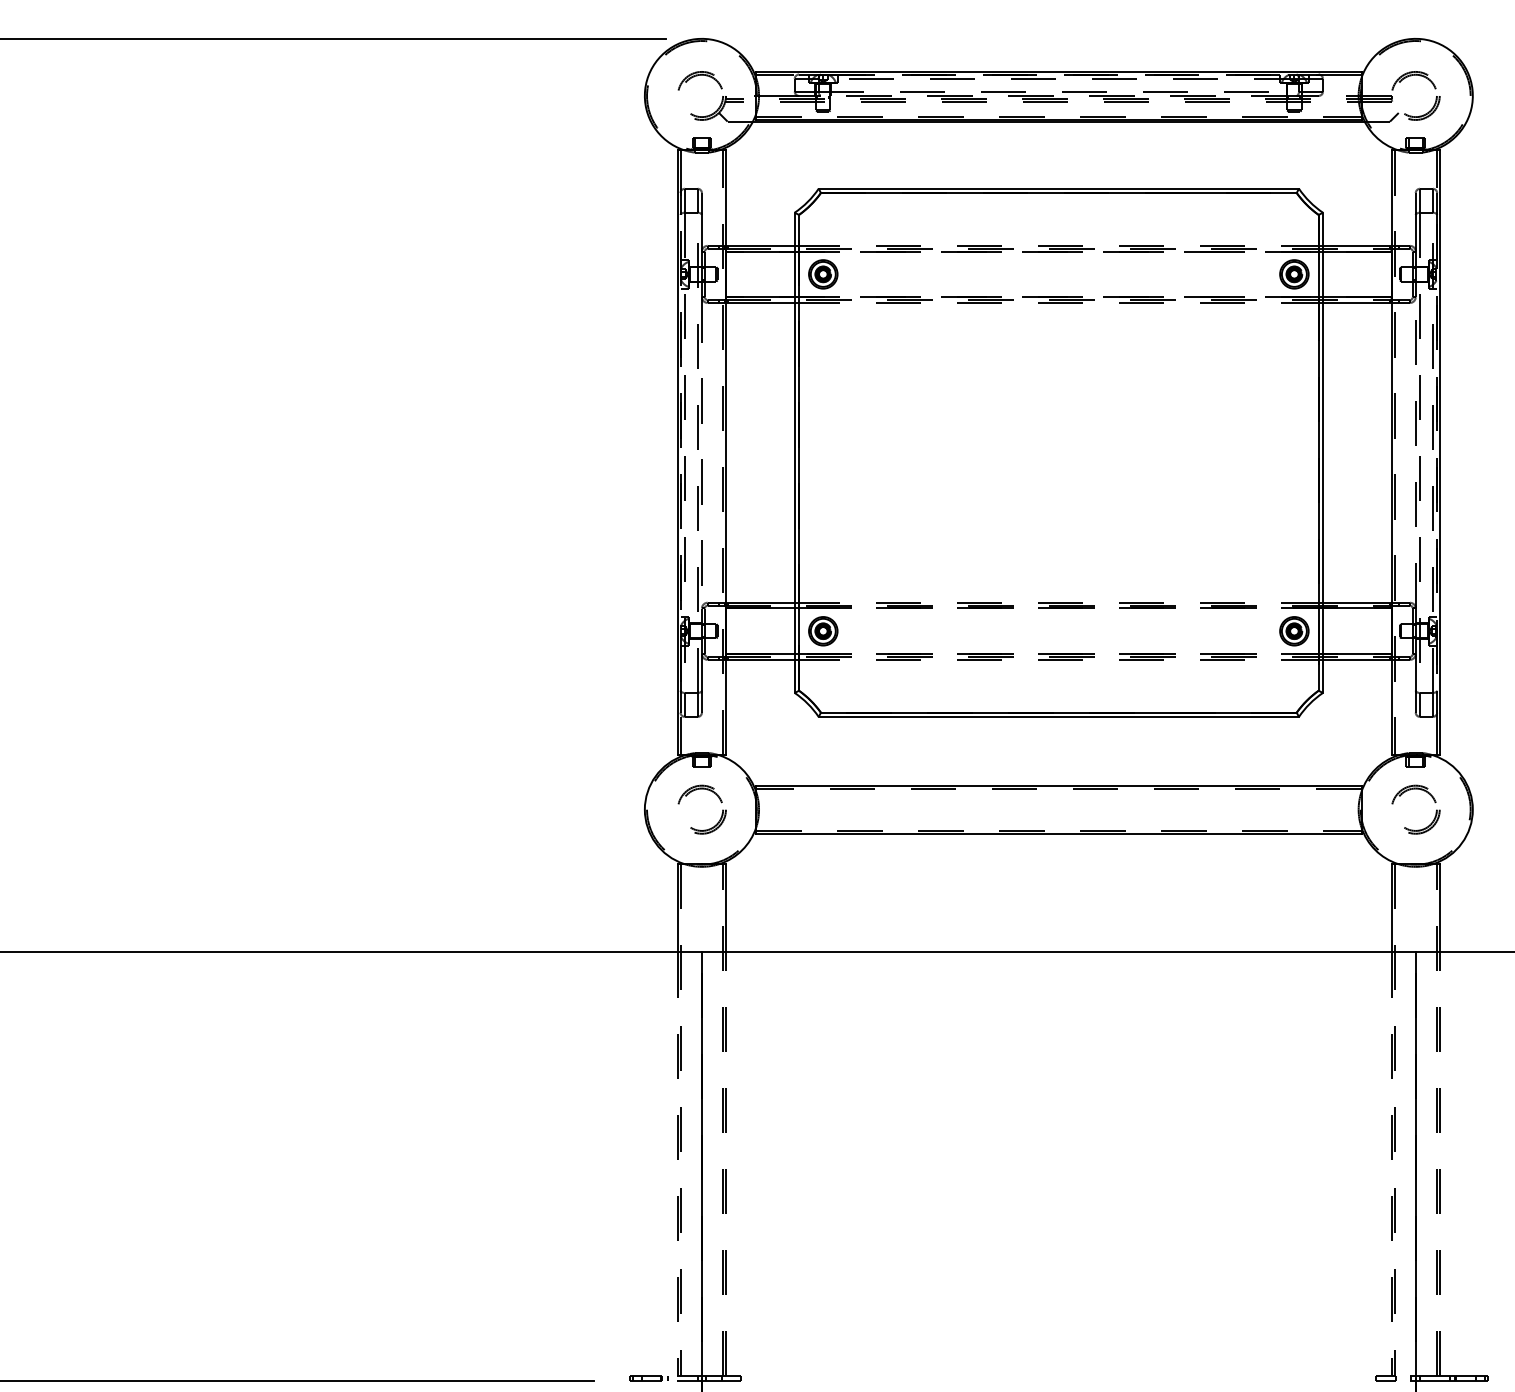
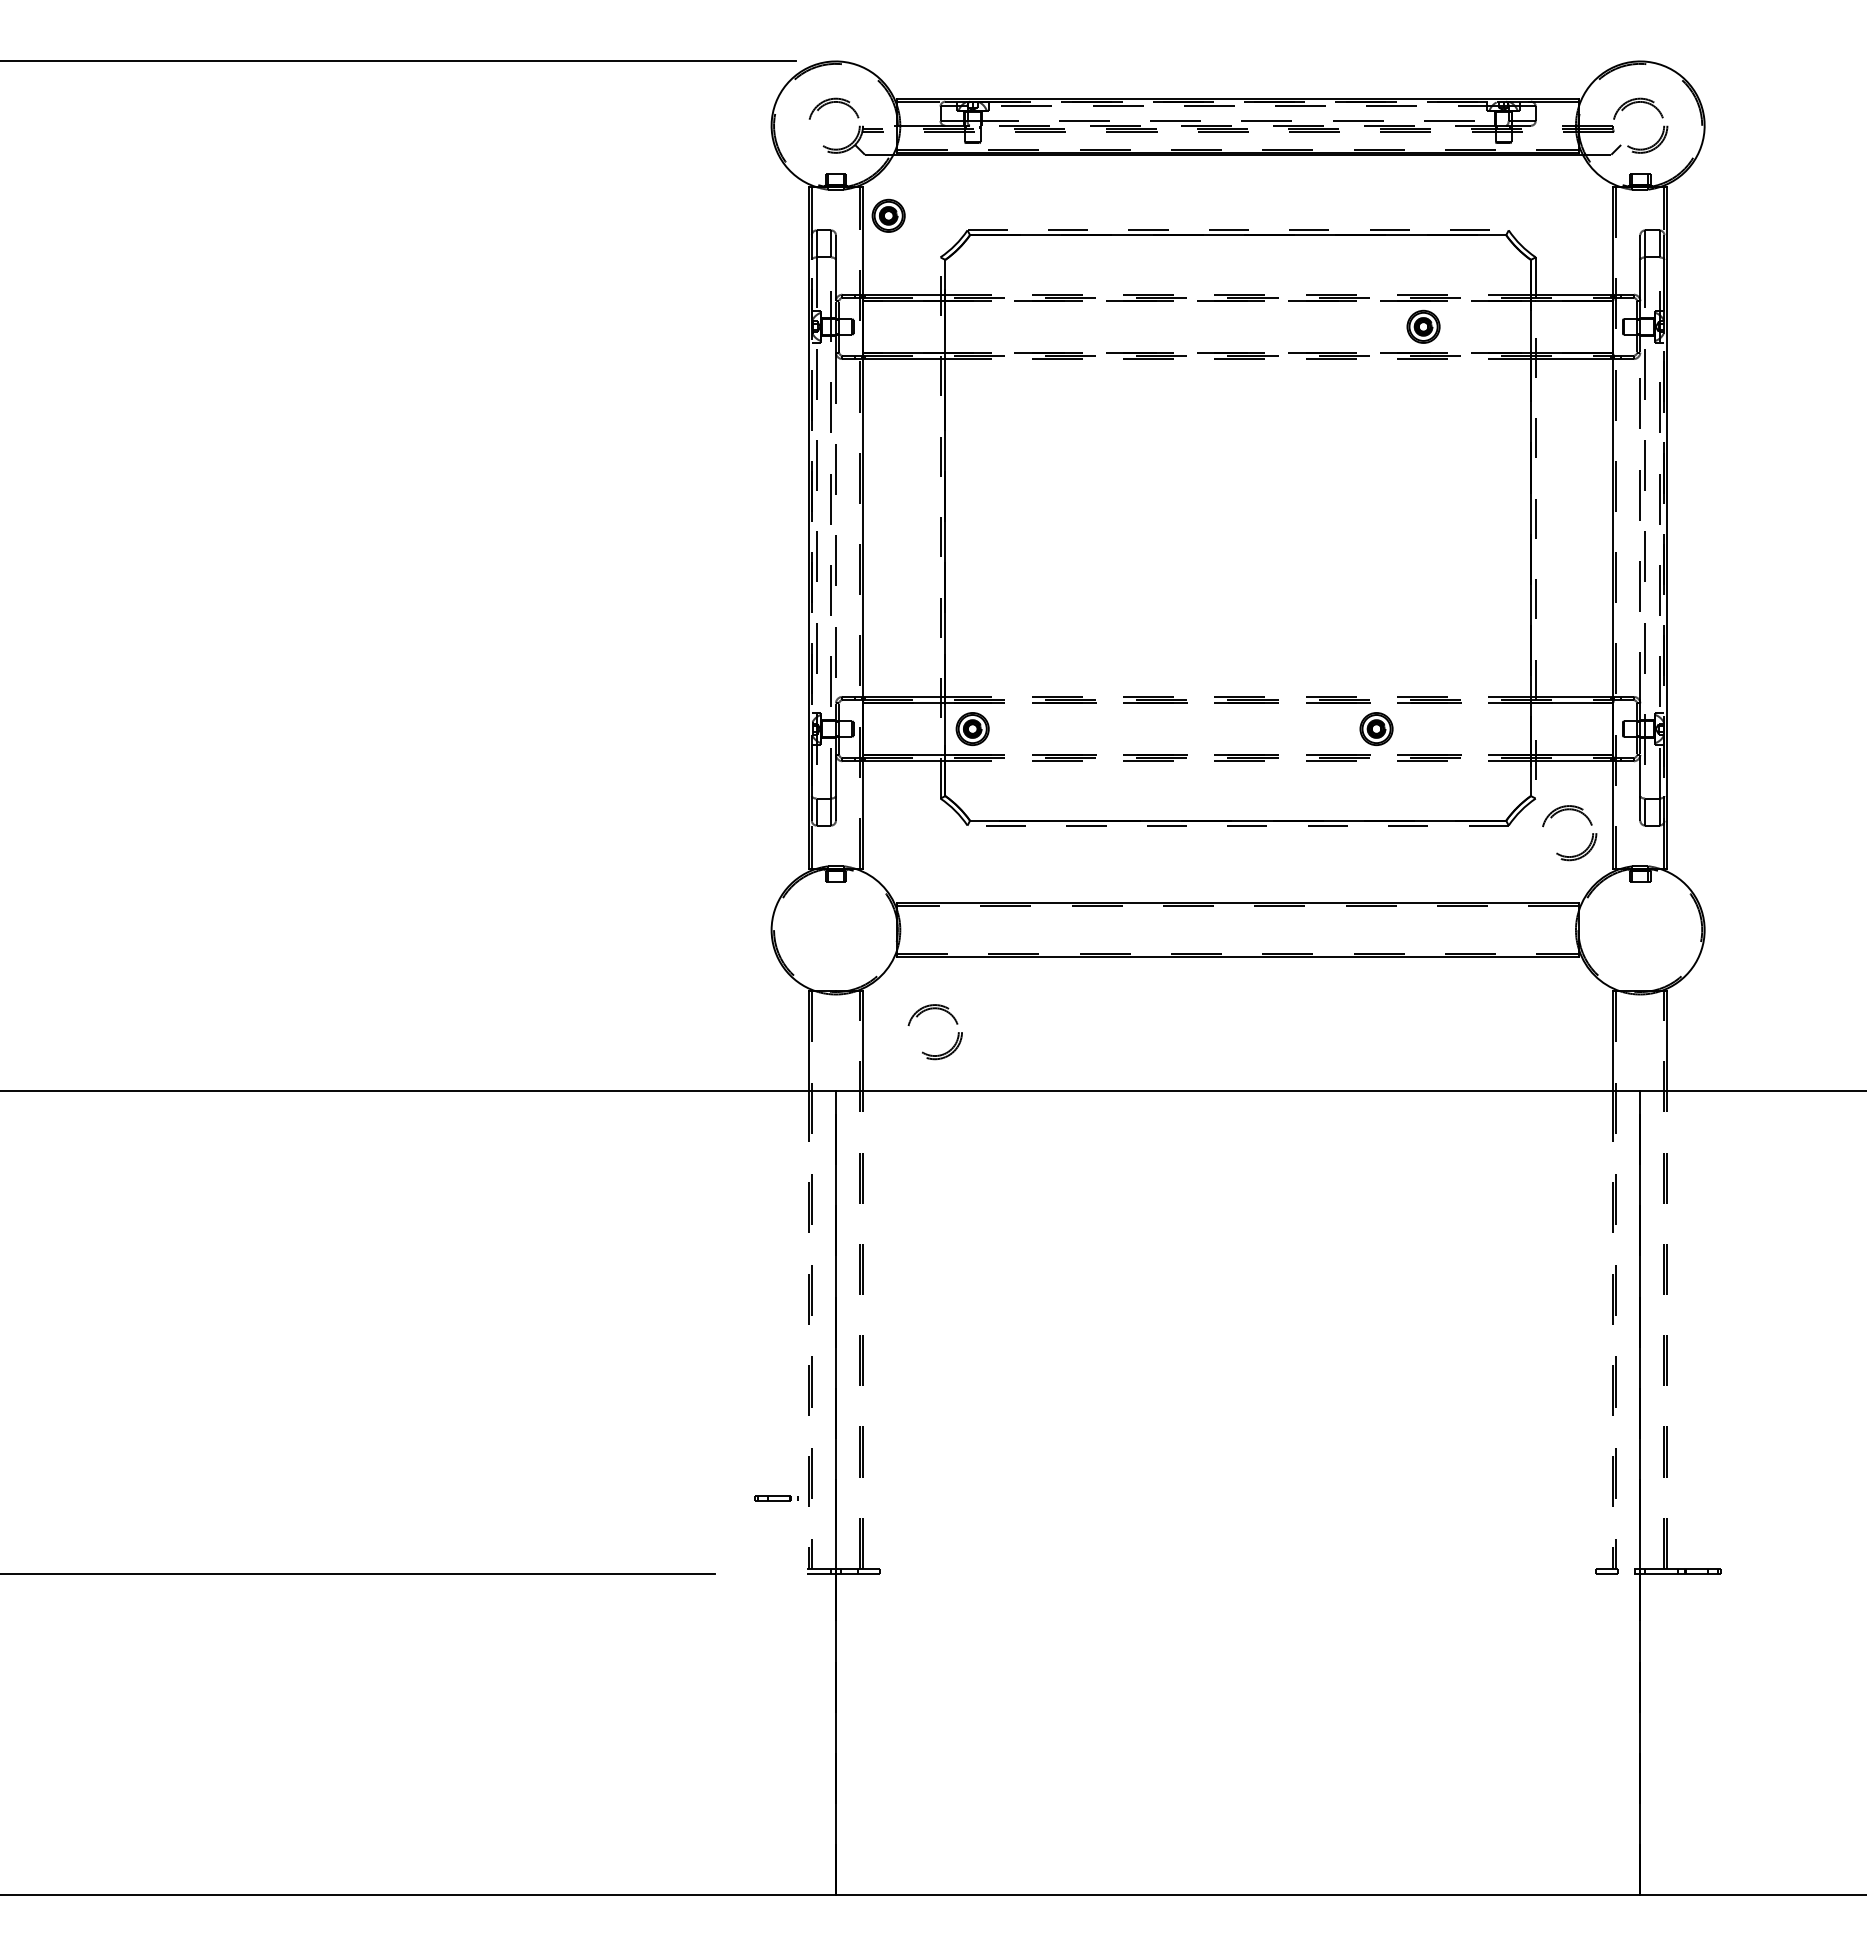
line: (1059, 188) -> (1238, 230), solid -> dashed
part: (823, 274) -> (888, 215), moved
part: (1294, 274) -> (1423, 326), moved
line: (794, 453) -> (940, 528), solid -> dashed
line: (1322, 453) -> (1535, 528), solid -> dashed
part: (1294, 630) -> (1376, 728), moved
line: (1059, 716) -> (1238, 825), solid -> dashed
part: (1431, 821) -> (1587, 846), moved
part: (695, 828) -> (927, 1053), moved
part: (649, 1378) -> (776, 1498), moved

